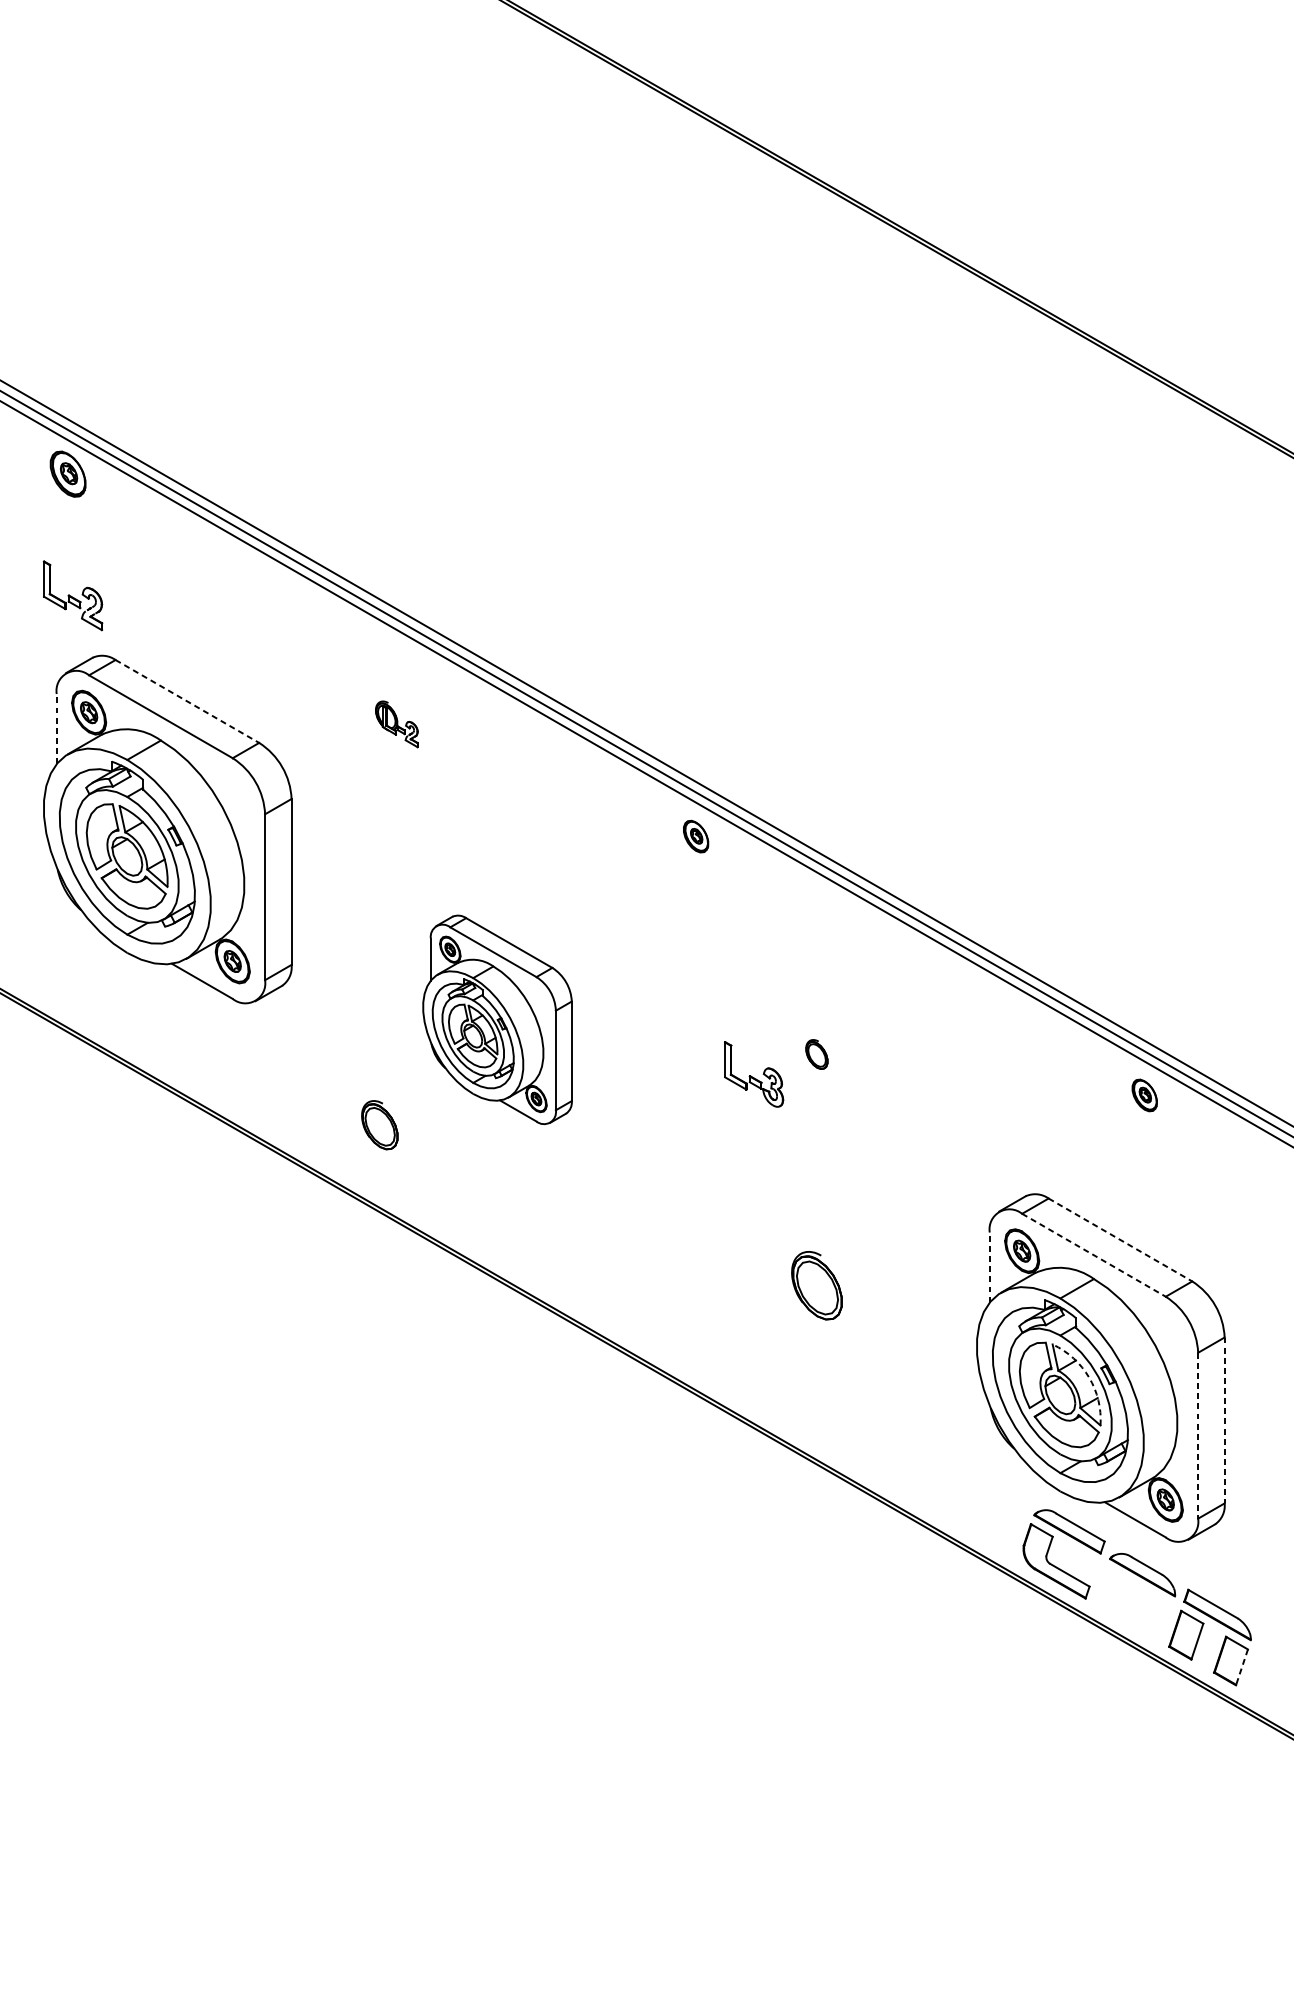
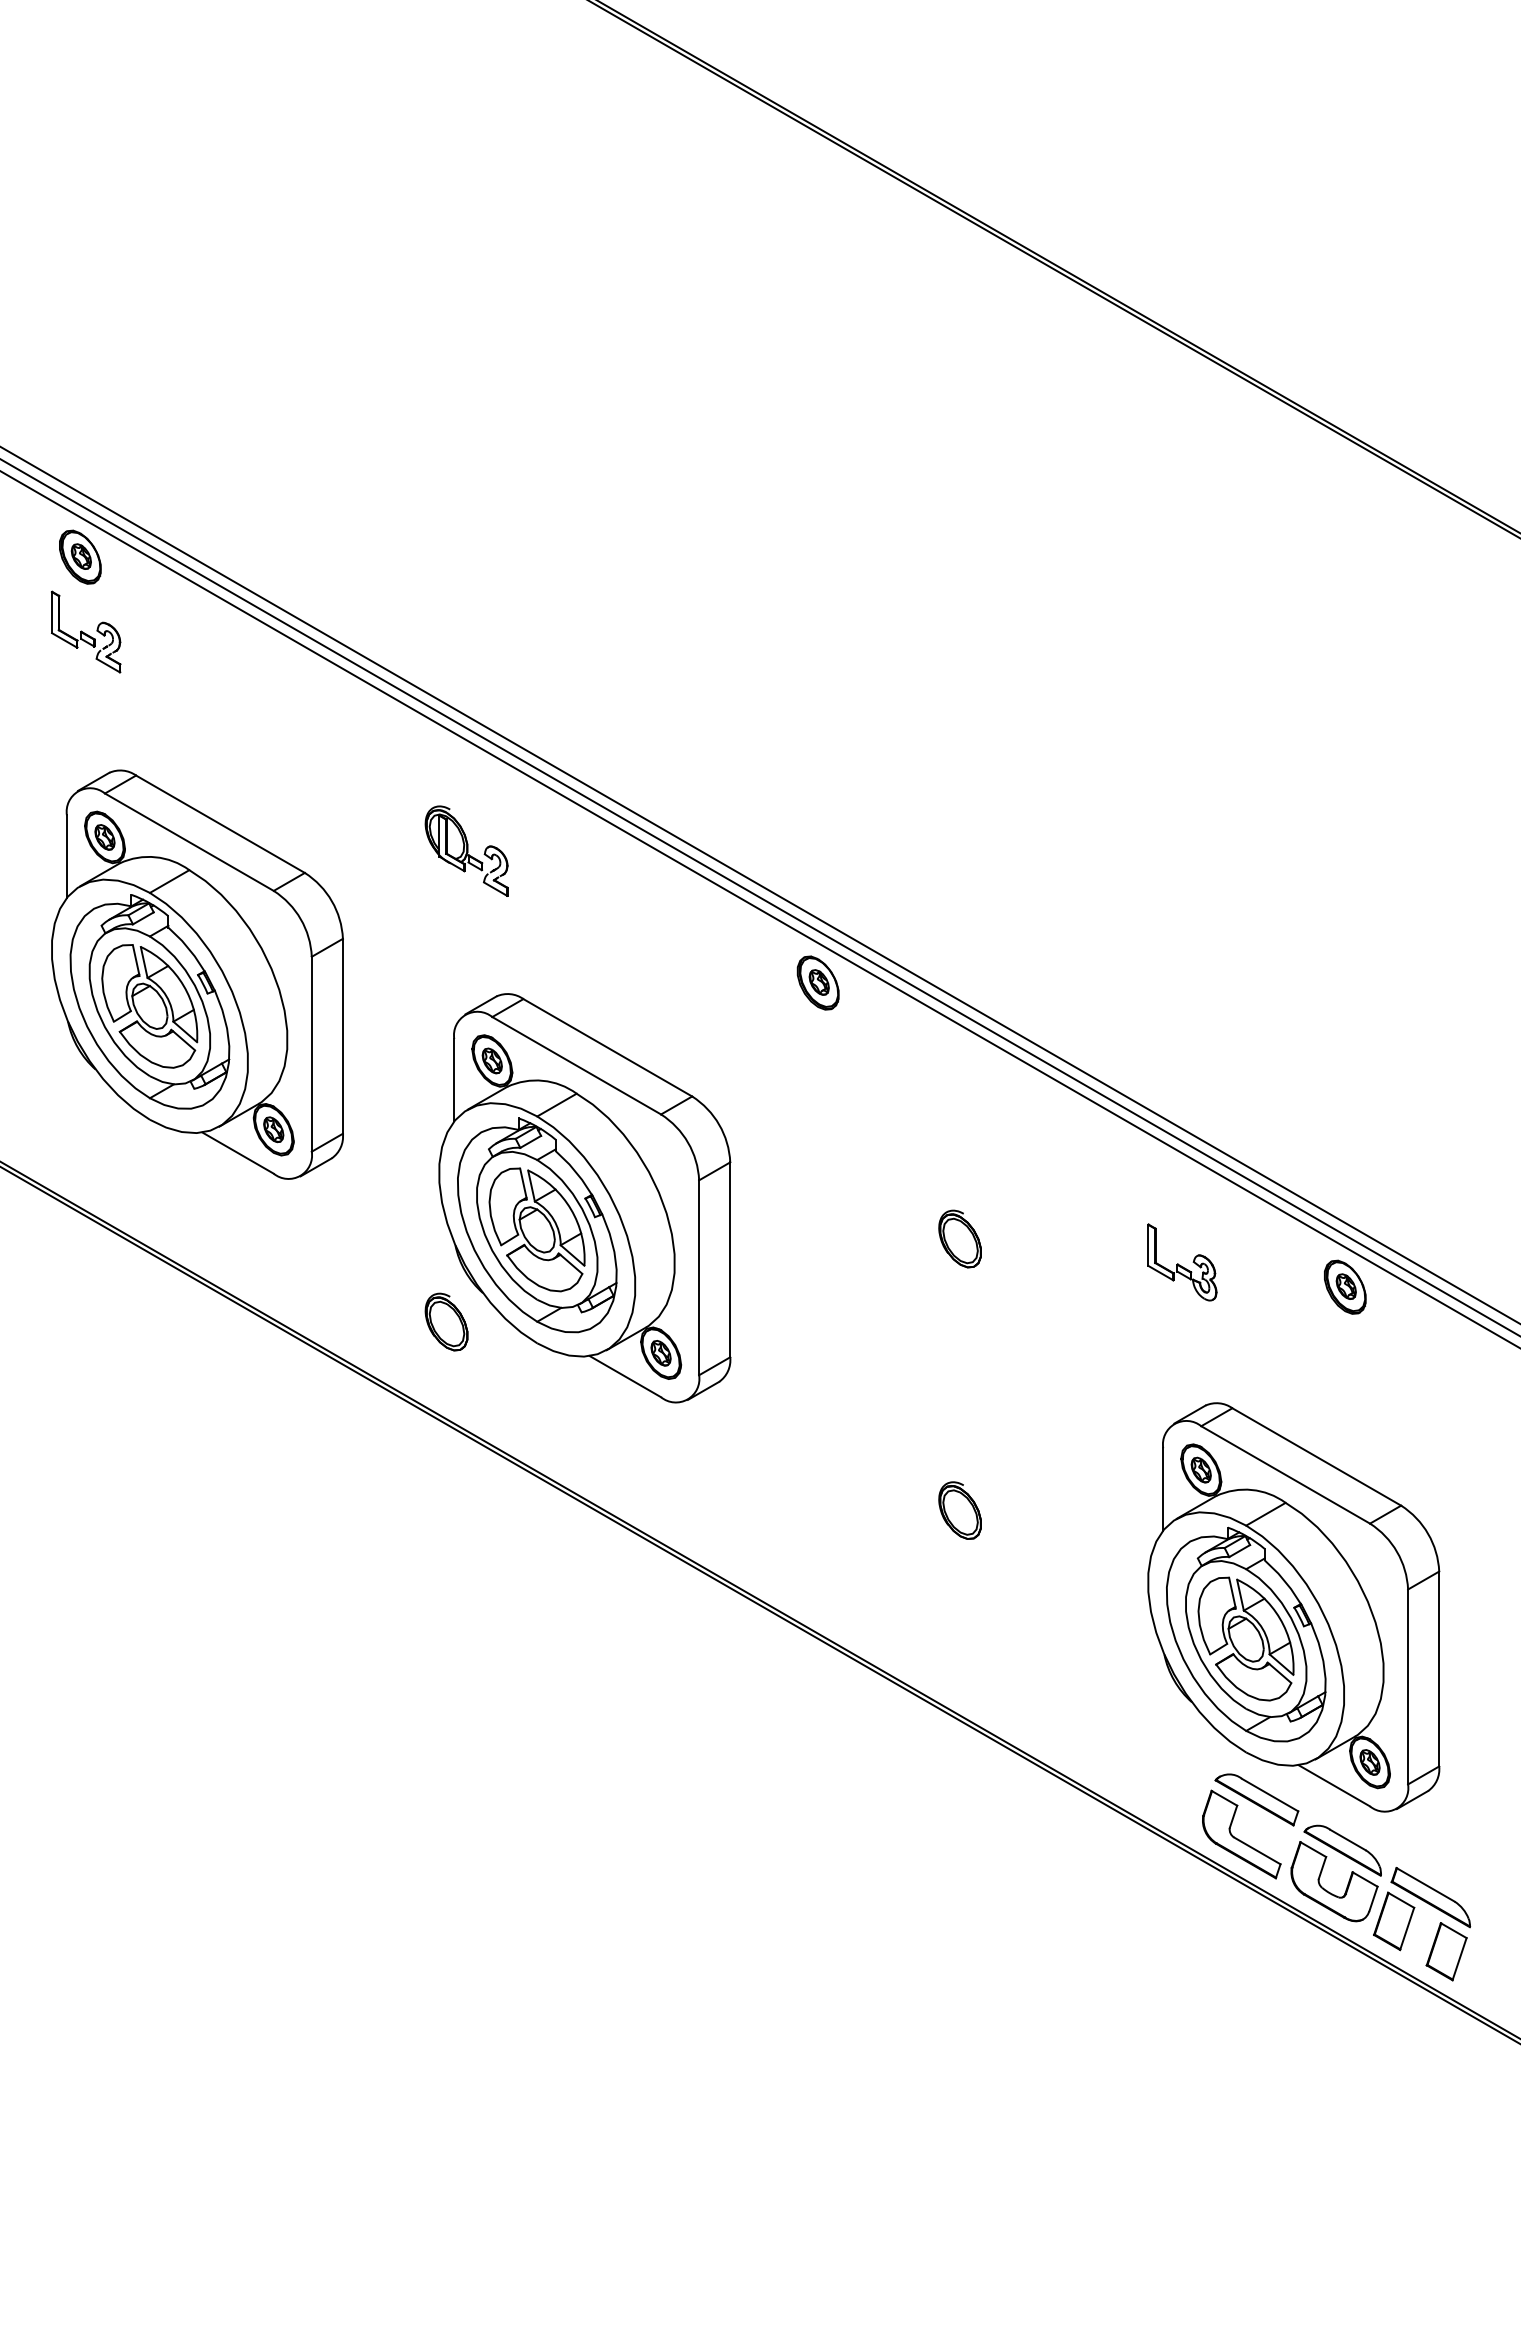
part: (73, 595) -> (86, 631), moved
line: (187, 701) -> (220, 824), dashed -> solid
part: (396, 723) -> (466, 850), size x1.67
line: (56, 728) -> (66, 856), dashed -> solid
part: (695, 836) -> (817, 982), size x1.43
part: (497, 1020) -> (584, 1198), size x1.67
part: (816, 1054) -> (959, 1238), size x1.67
part: (754, 1074) -> (1182, 1262), moved
part: (1144, 1094) -> (1345, 1286), size x1.43
line: (1121, 1240) -> (1317, 1457), dashed -> solid
line: (1094, 1255) -> (1286, 1475), dashed -> solid
line: (989, 1266) -> (1163, 1488), dashed -> solid
part: (816, 1285) -> (959, 1510), size x0.71
arc: (1088, 1377) -> (1279, 1618), dashed -> solid
line: (1224, 1420) -> (1439, 1669), dashed -> solid
line: (1198, 1436) -> (1408, 1687), dashed -> solid
part: (1131, 1609) -> (1329, 1891), added
line: (1241, 1667) -> (1459, 1959), dashed -> solid

